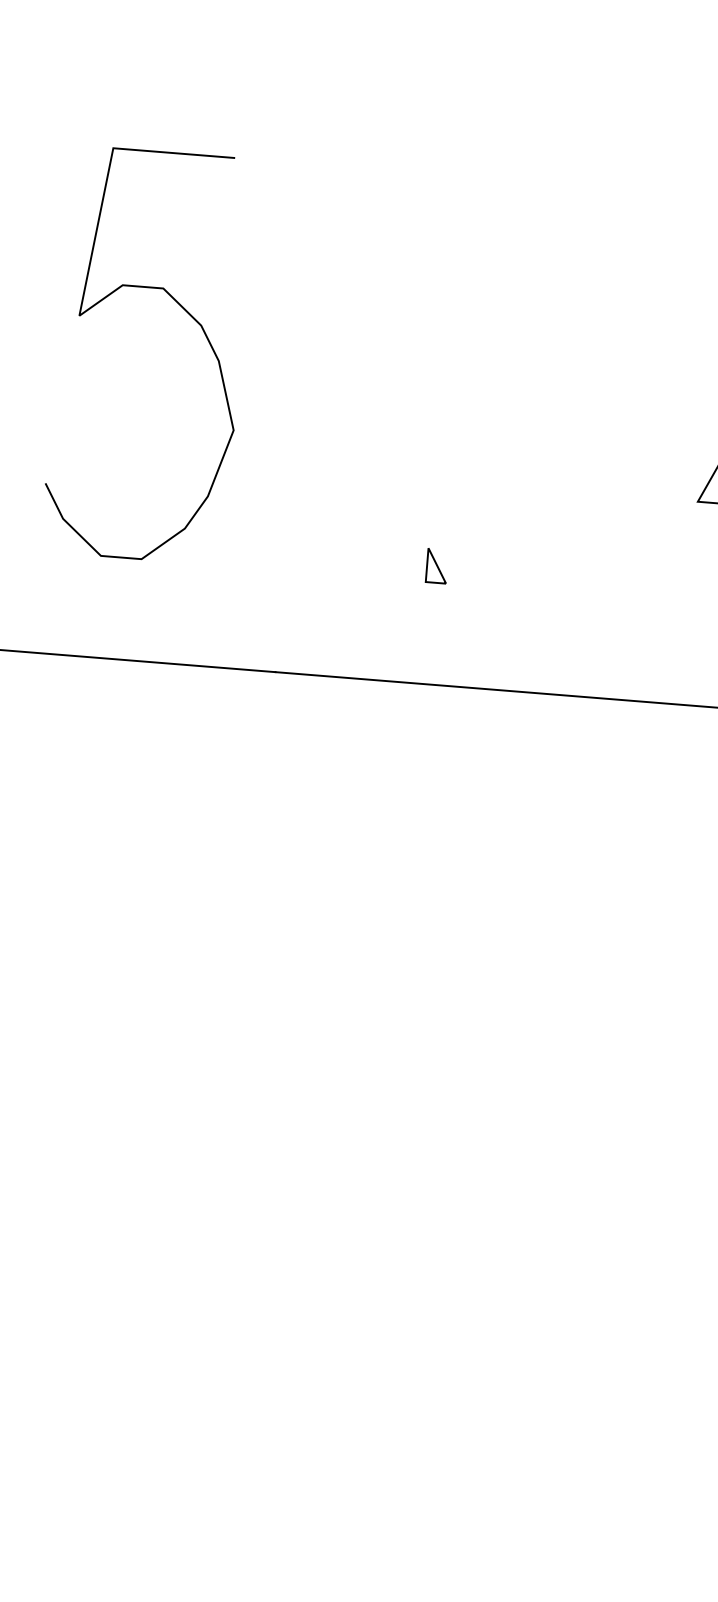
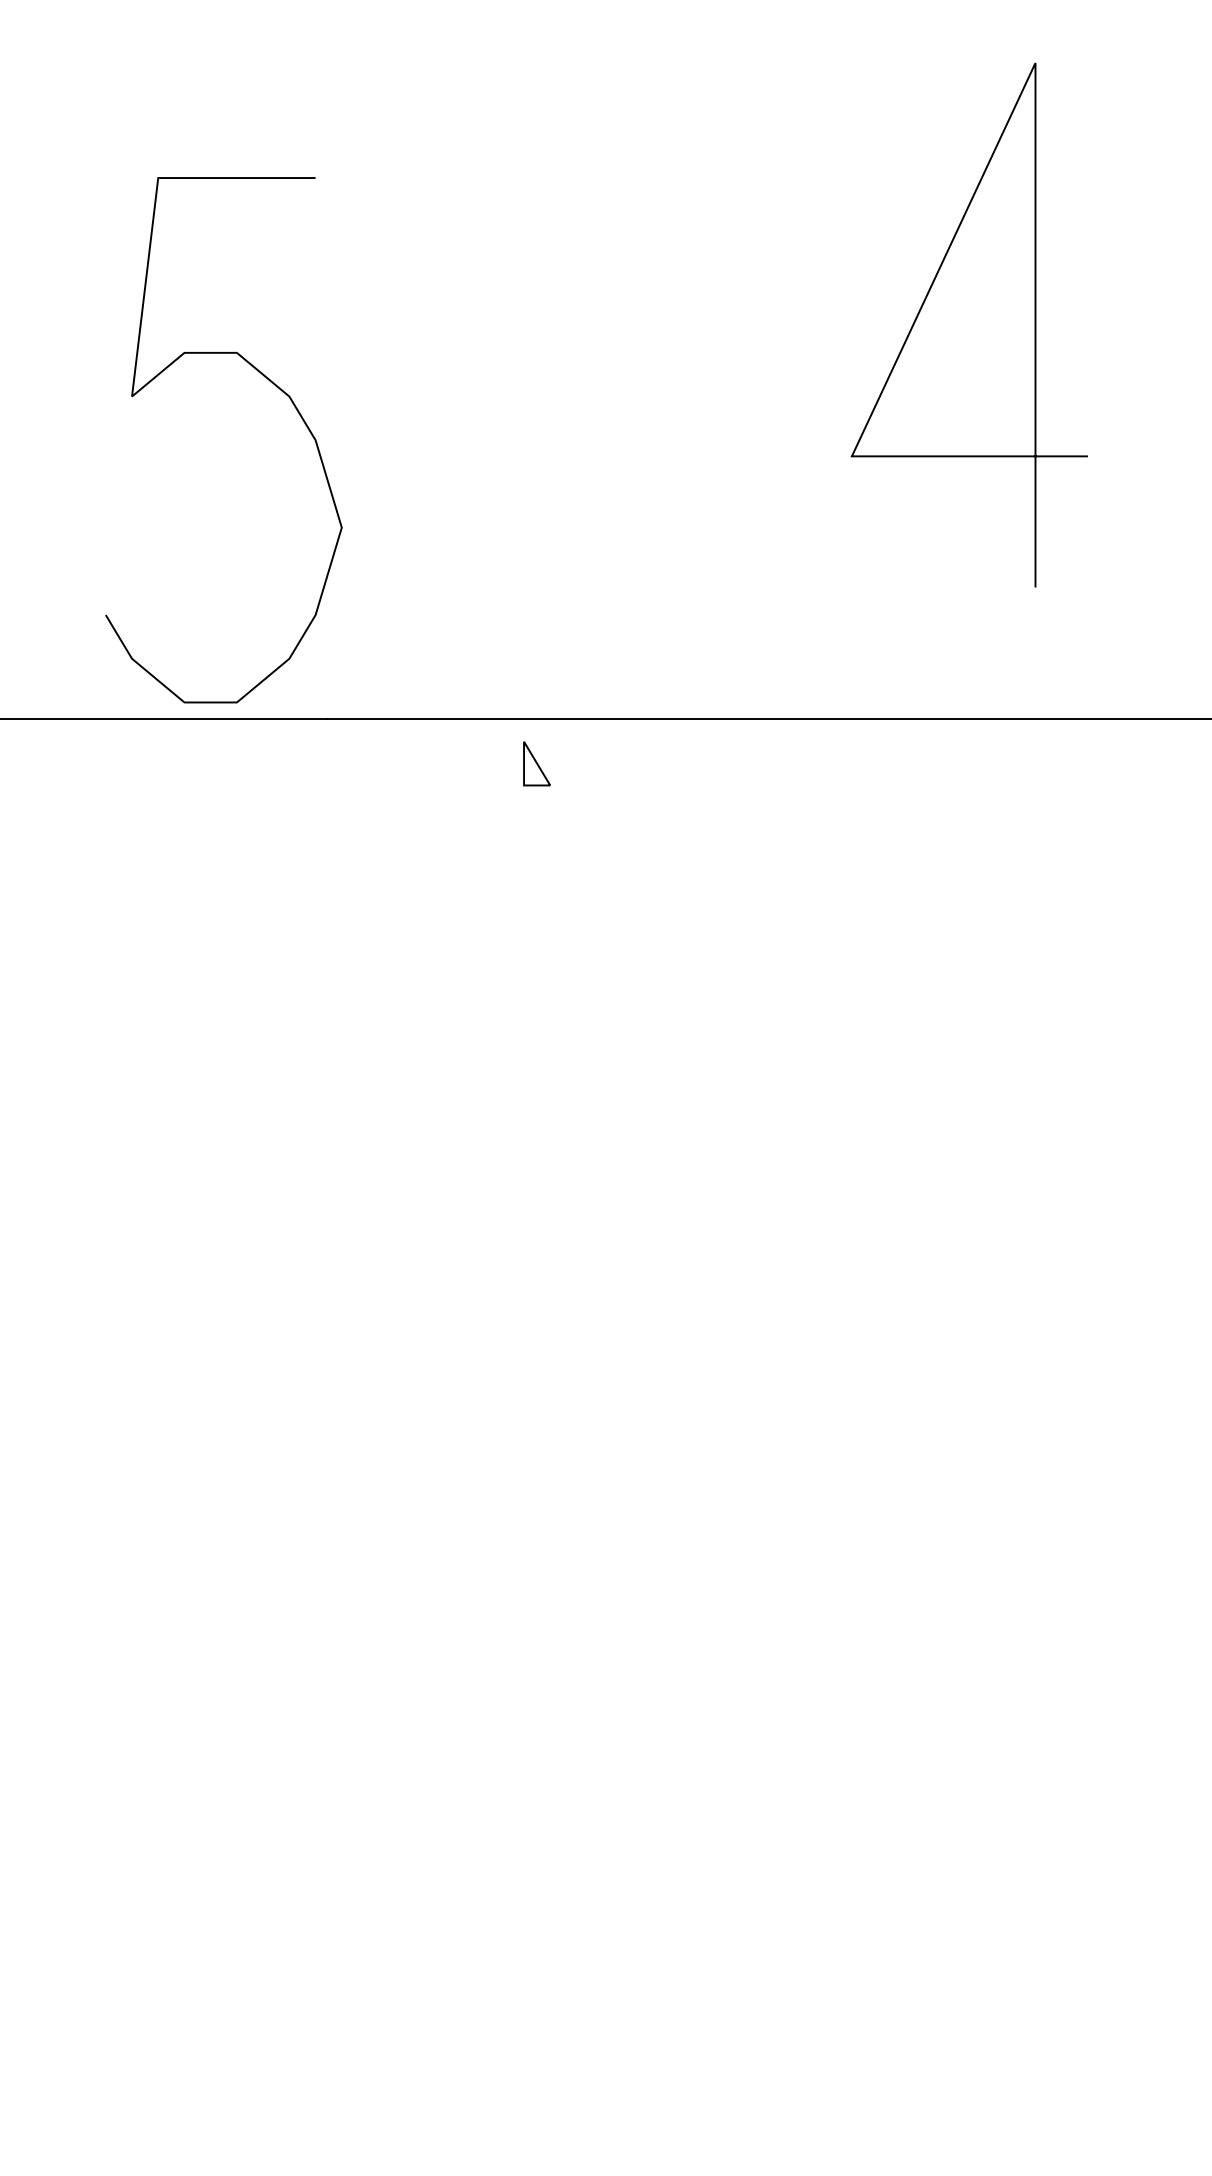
curve: (187, 313) -> (270, 382), moved
part: (436, 565) -> (536, 763), moved

